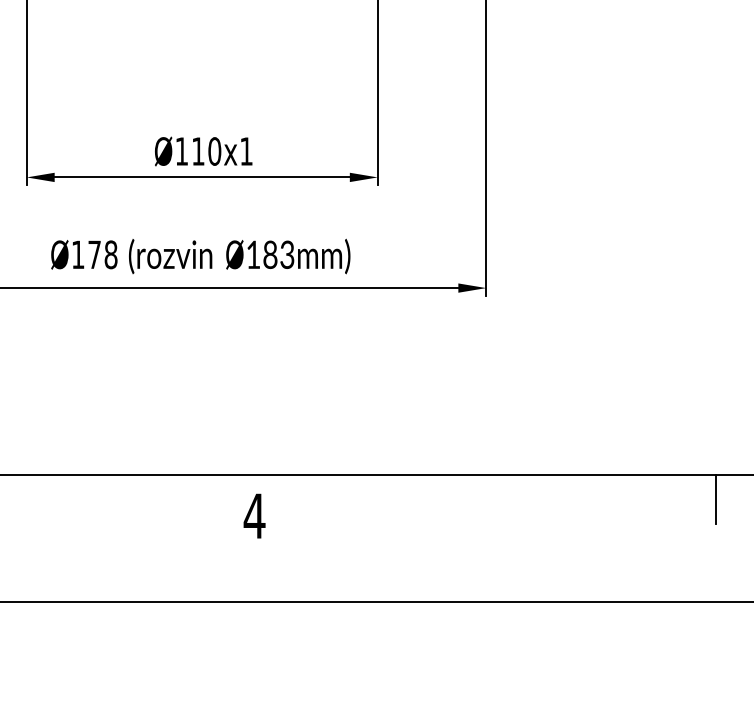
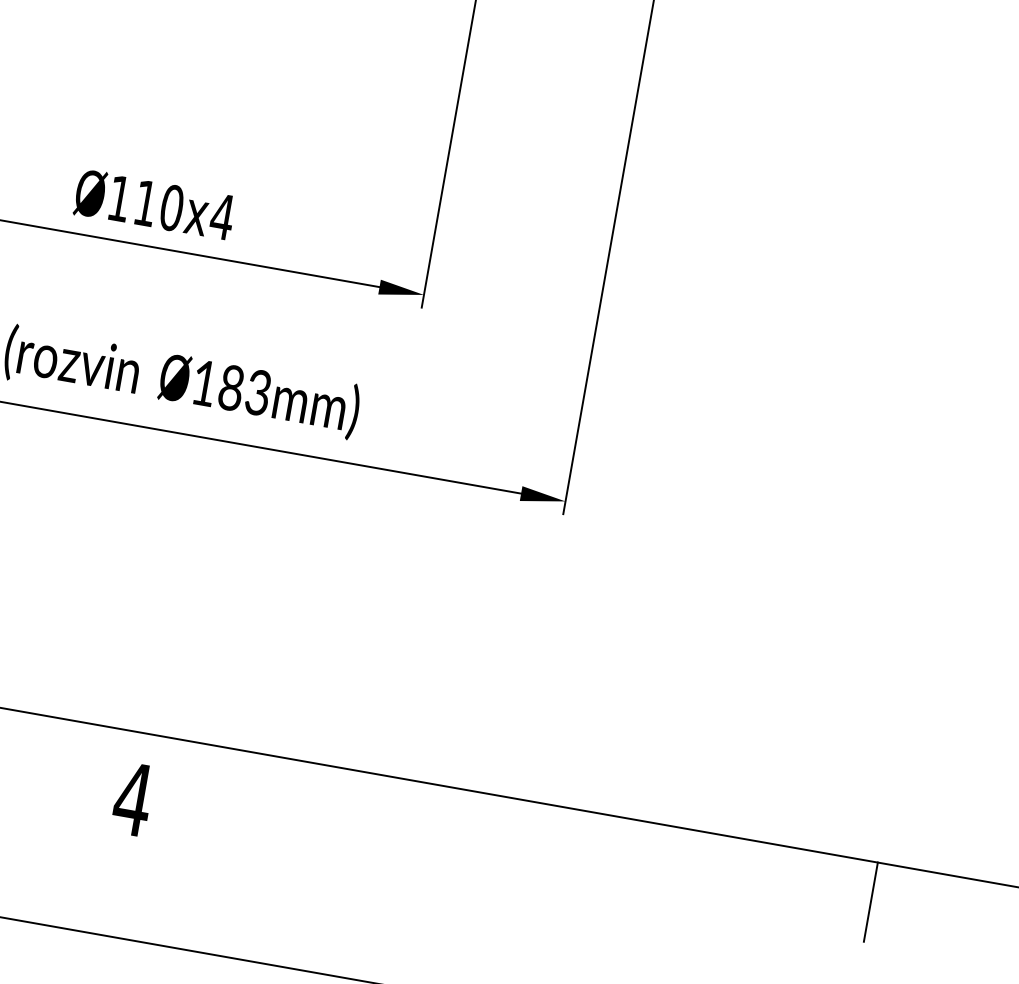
text: (246, 151) -> (222, 216), Ø110x1 -> Ø110x4

